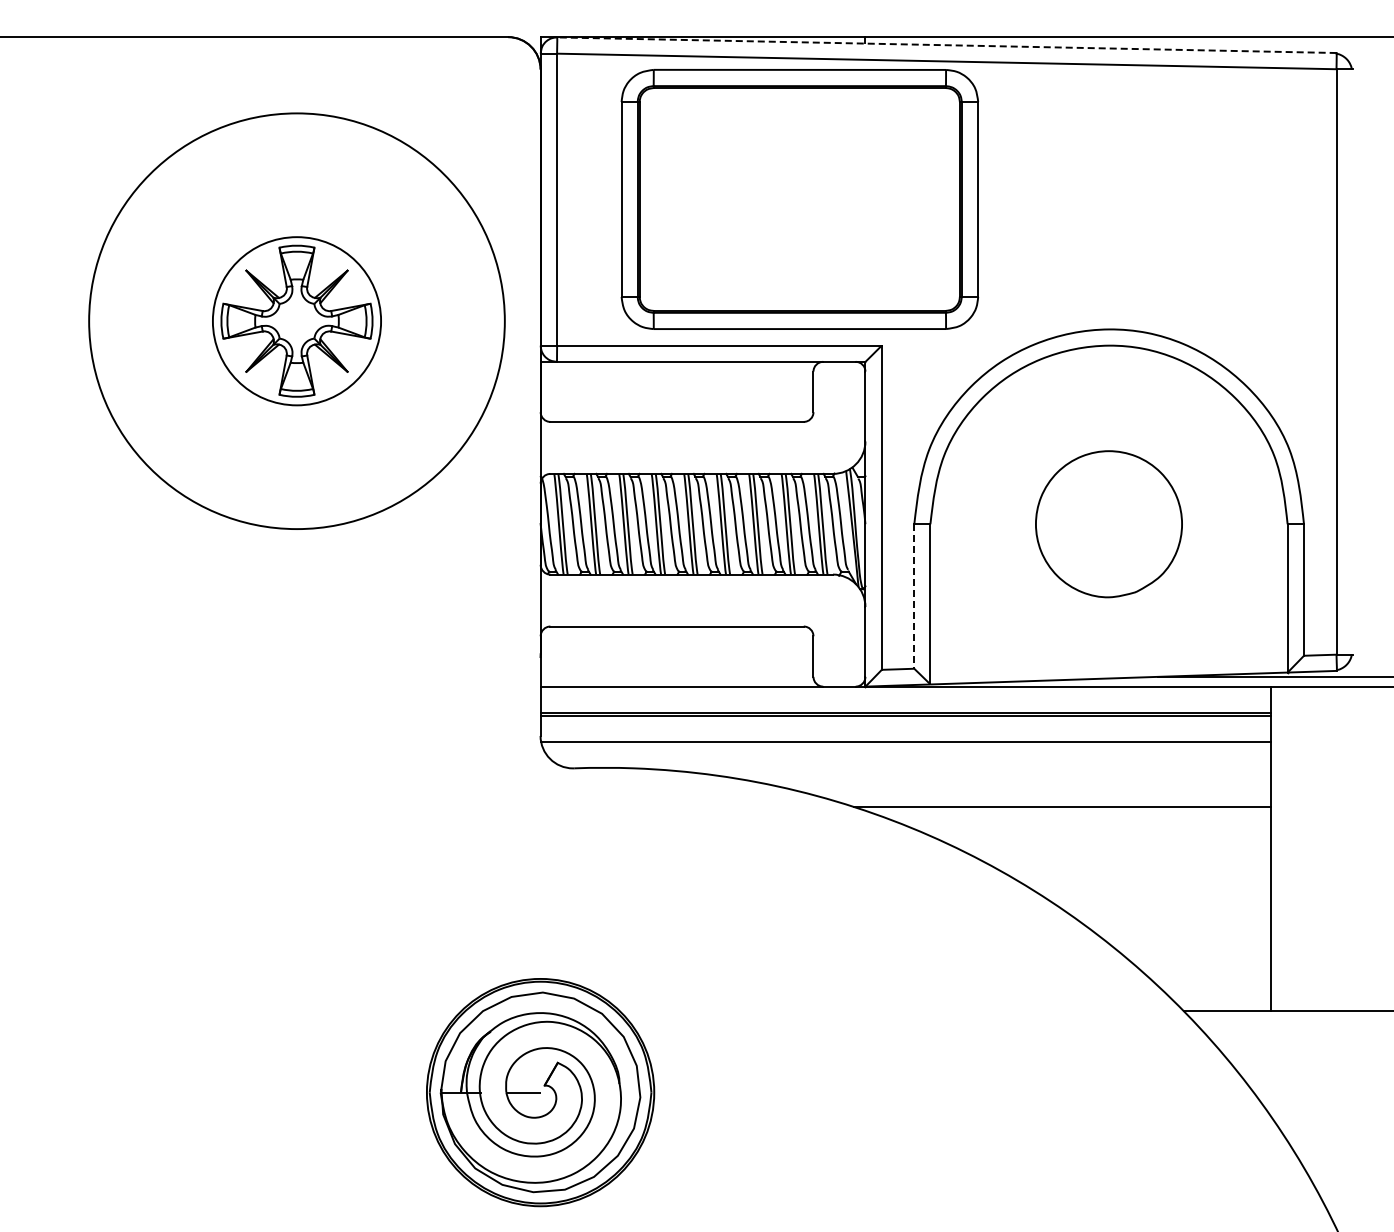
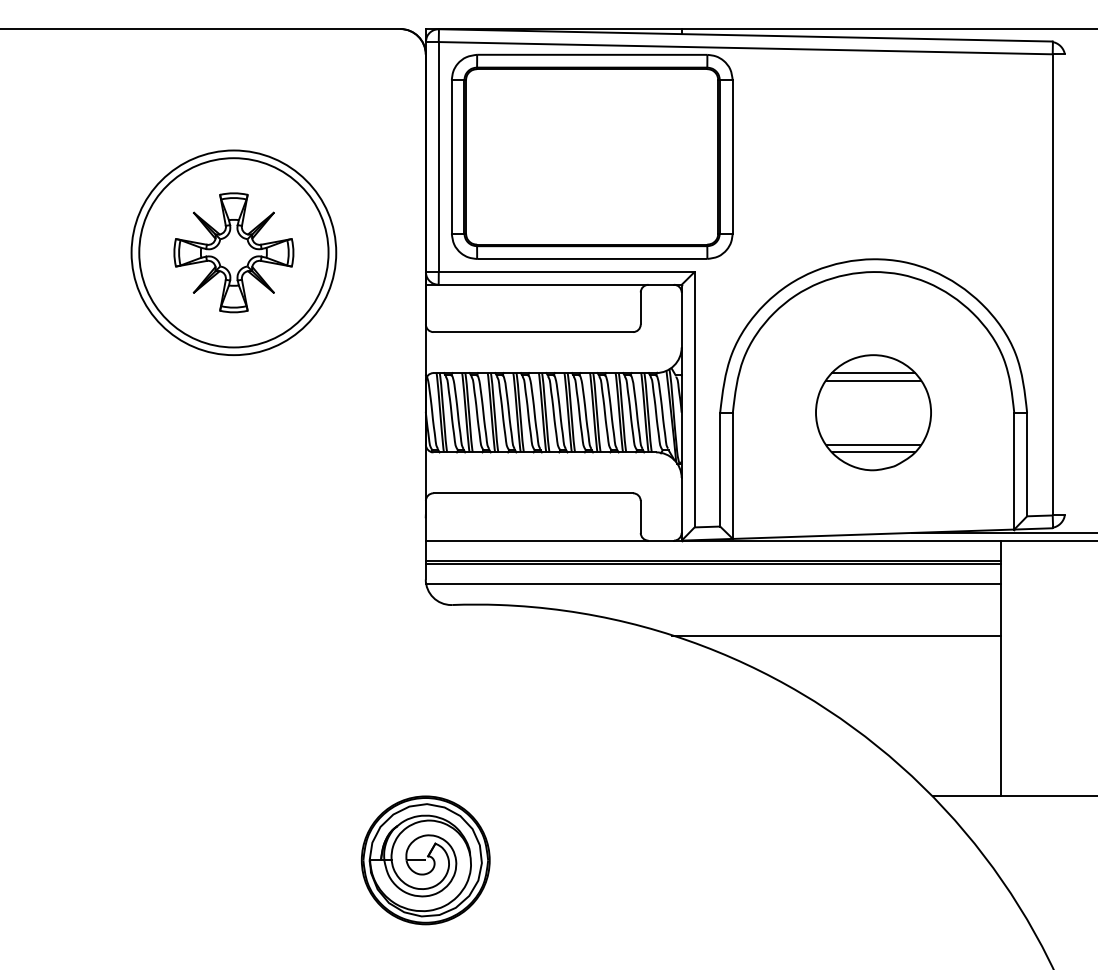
line: (946, 45) -> (745, 35), dashed -> solid
part: (799, 199) -> (591, 156), moved
circle: (296, 321) -> (233, 253), size x0.62
circle: (296, 321) -> (233, 253), size x1.43
line: (1108, 473) -> (873, 372), added
line: (1108, 483) -> (873, 380), added
line: (1108, 564) -> (873, 444), added
line: (1108, 574) -> (873, 452), added
line: (914, 597) -> (720, 470), dashed -> solid
part: (540, 1092) -> (425, 860), size x0.71

